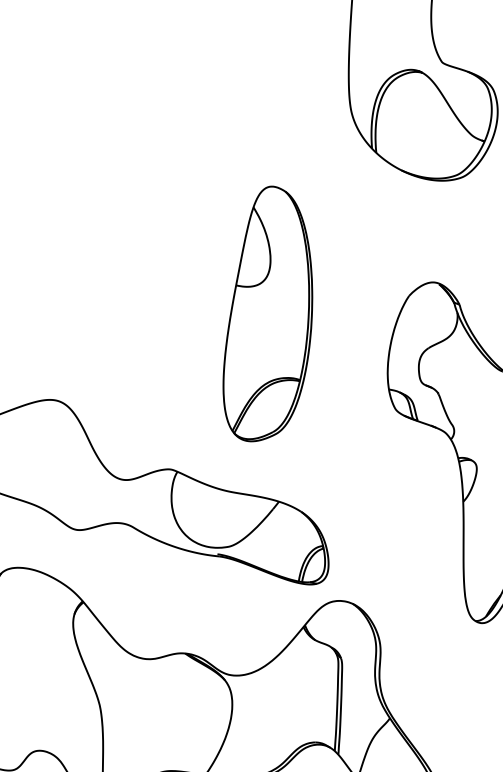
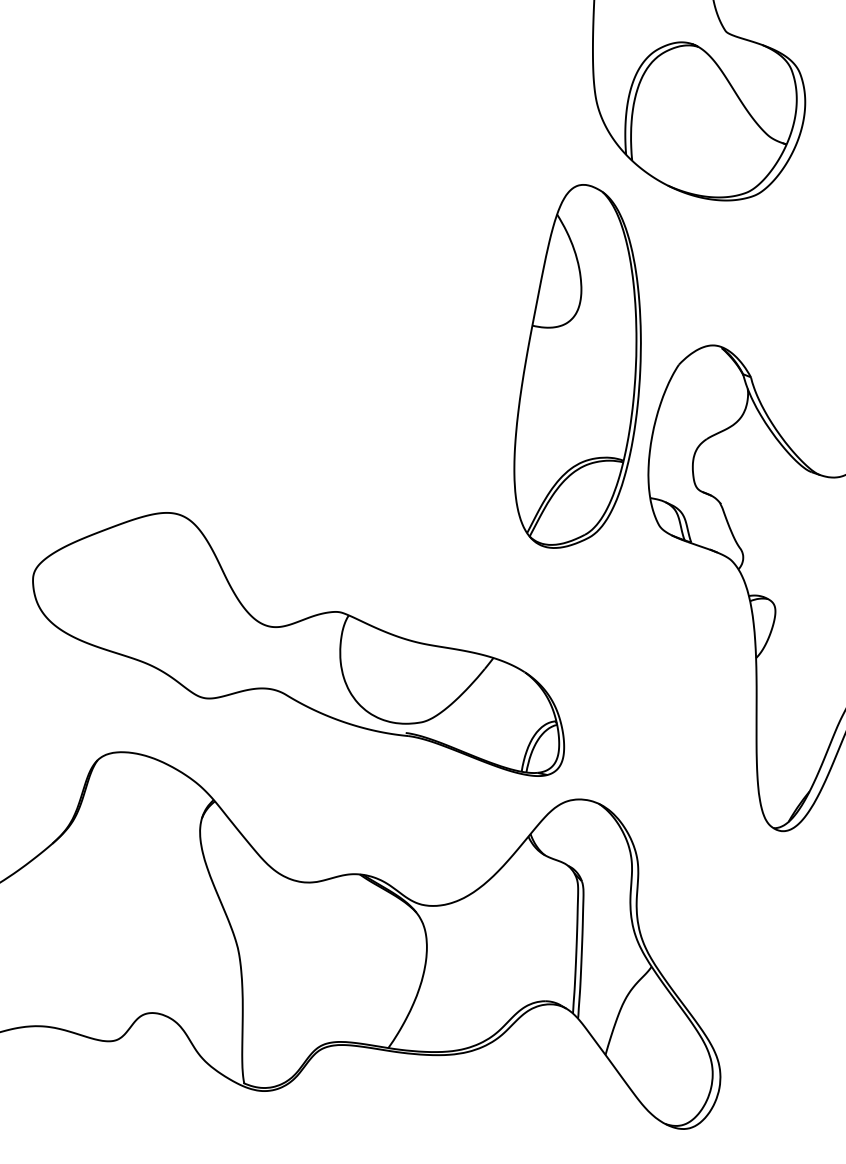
part: (267, 314) -> (577, 366), moved

